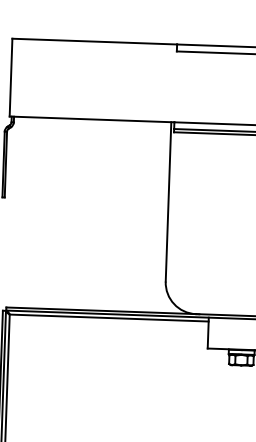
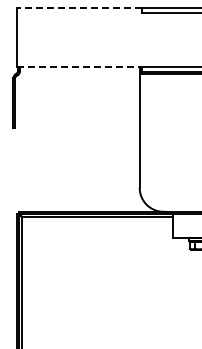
line: (94, 41) -> (79, 7), solid -> dashed
line: (92, 119) -> (79, 66), solid -> dashed

